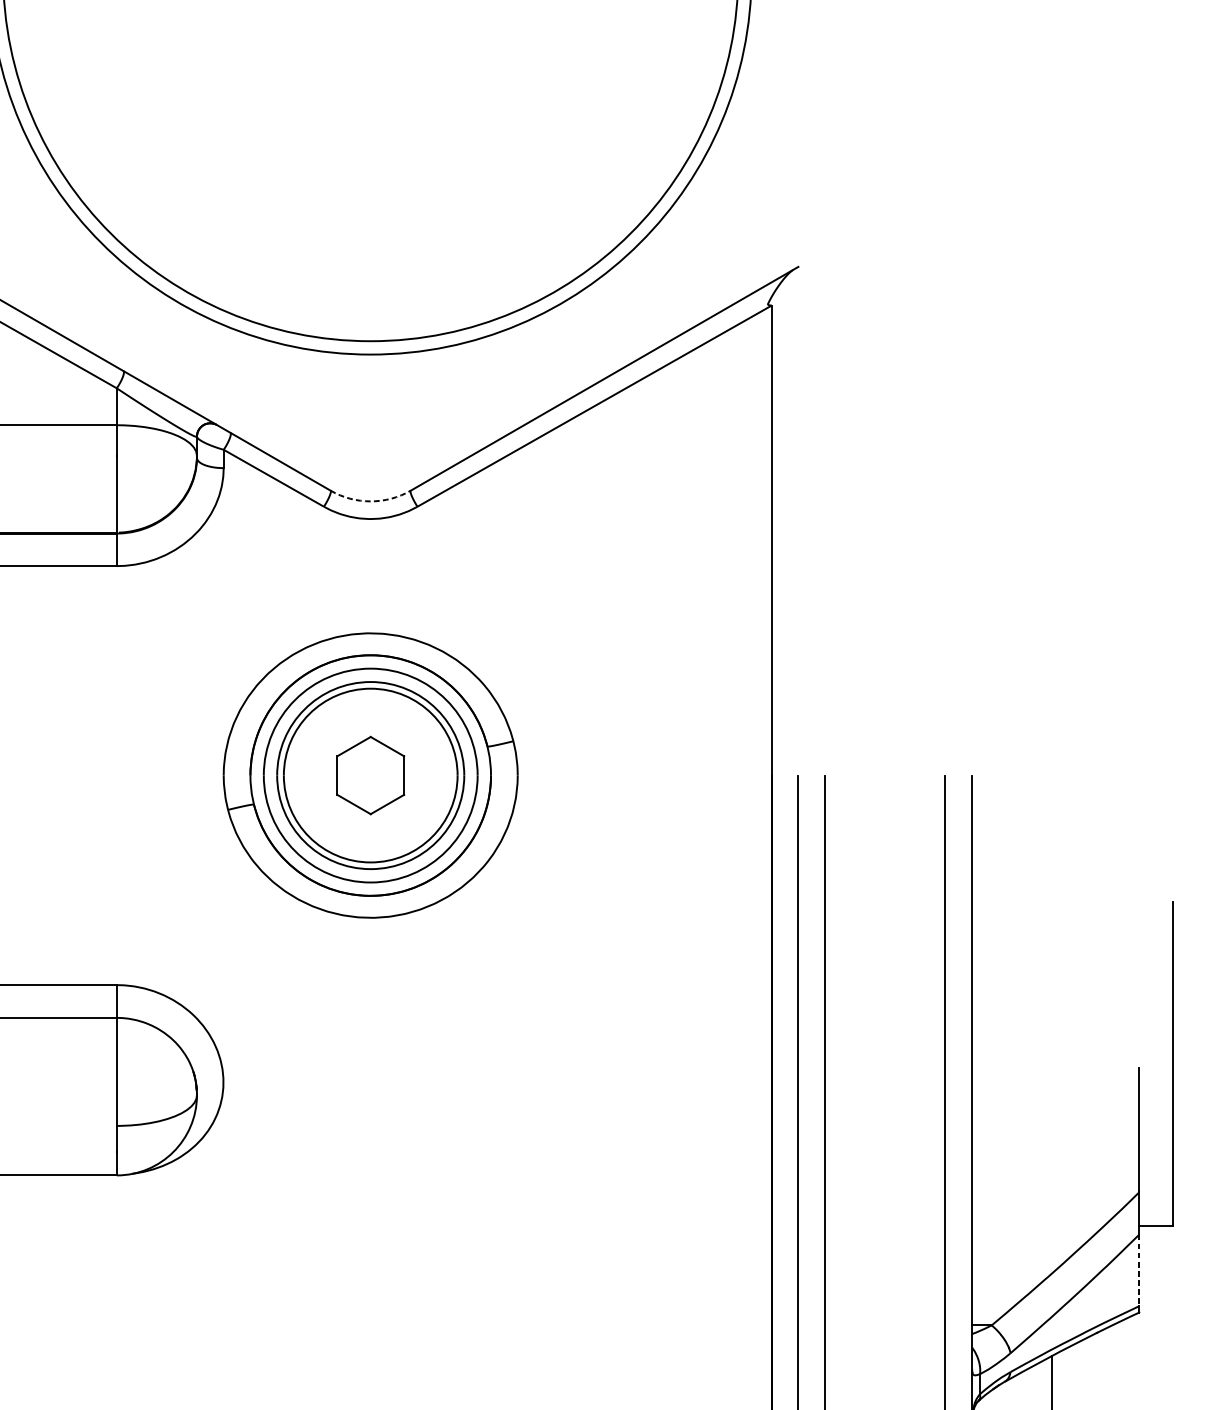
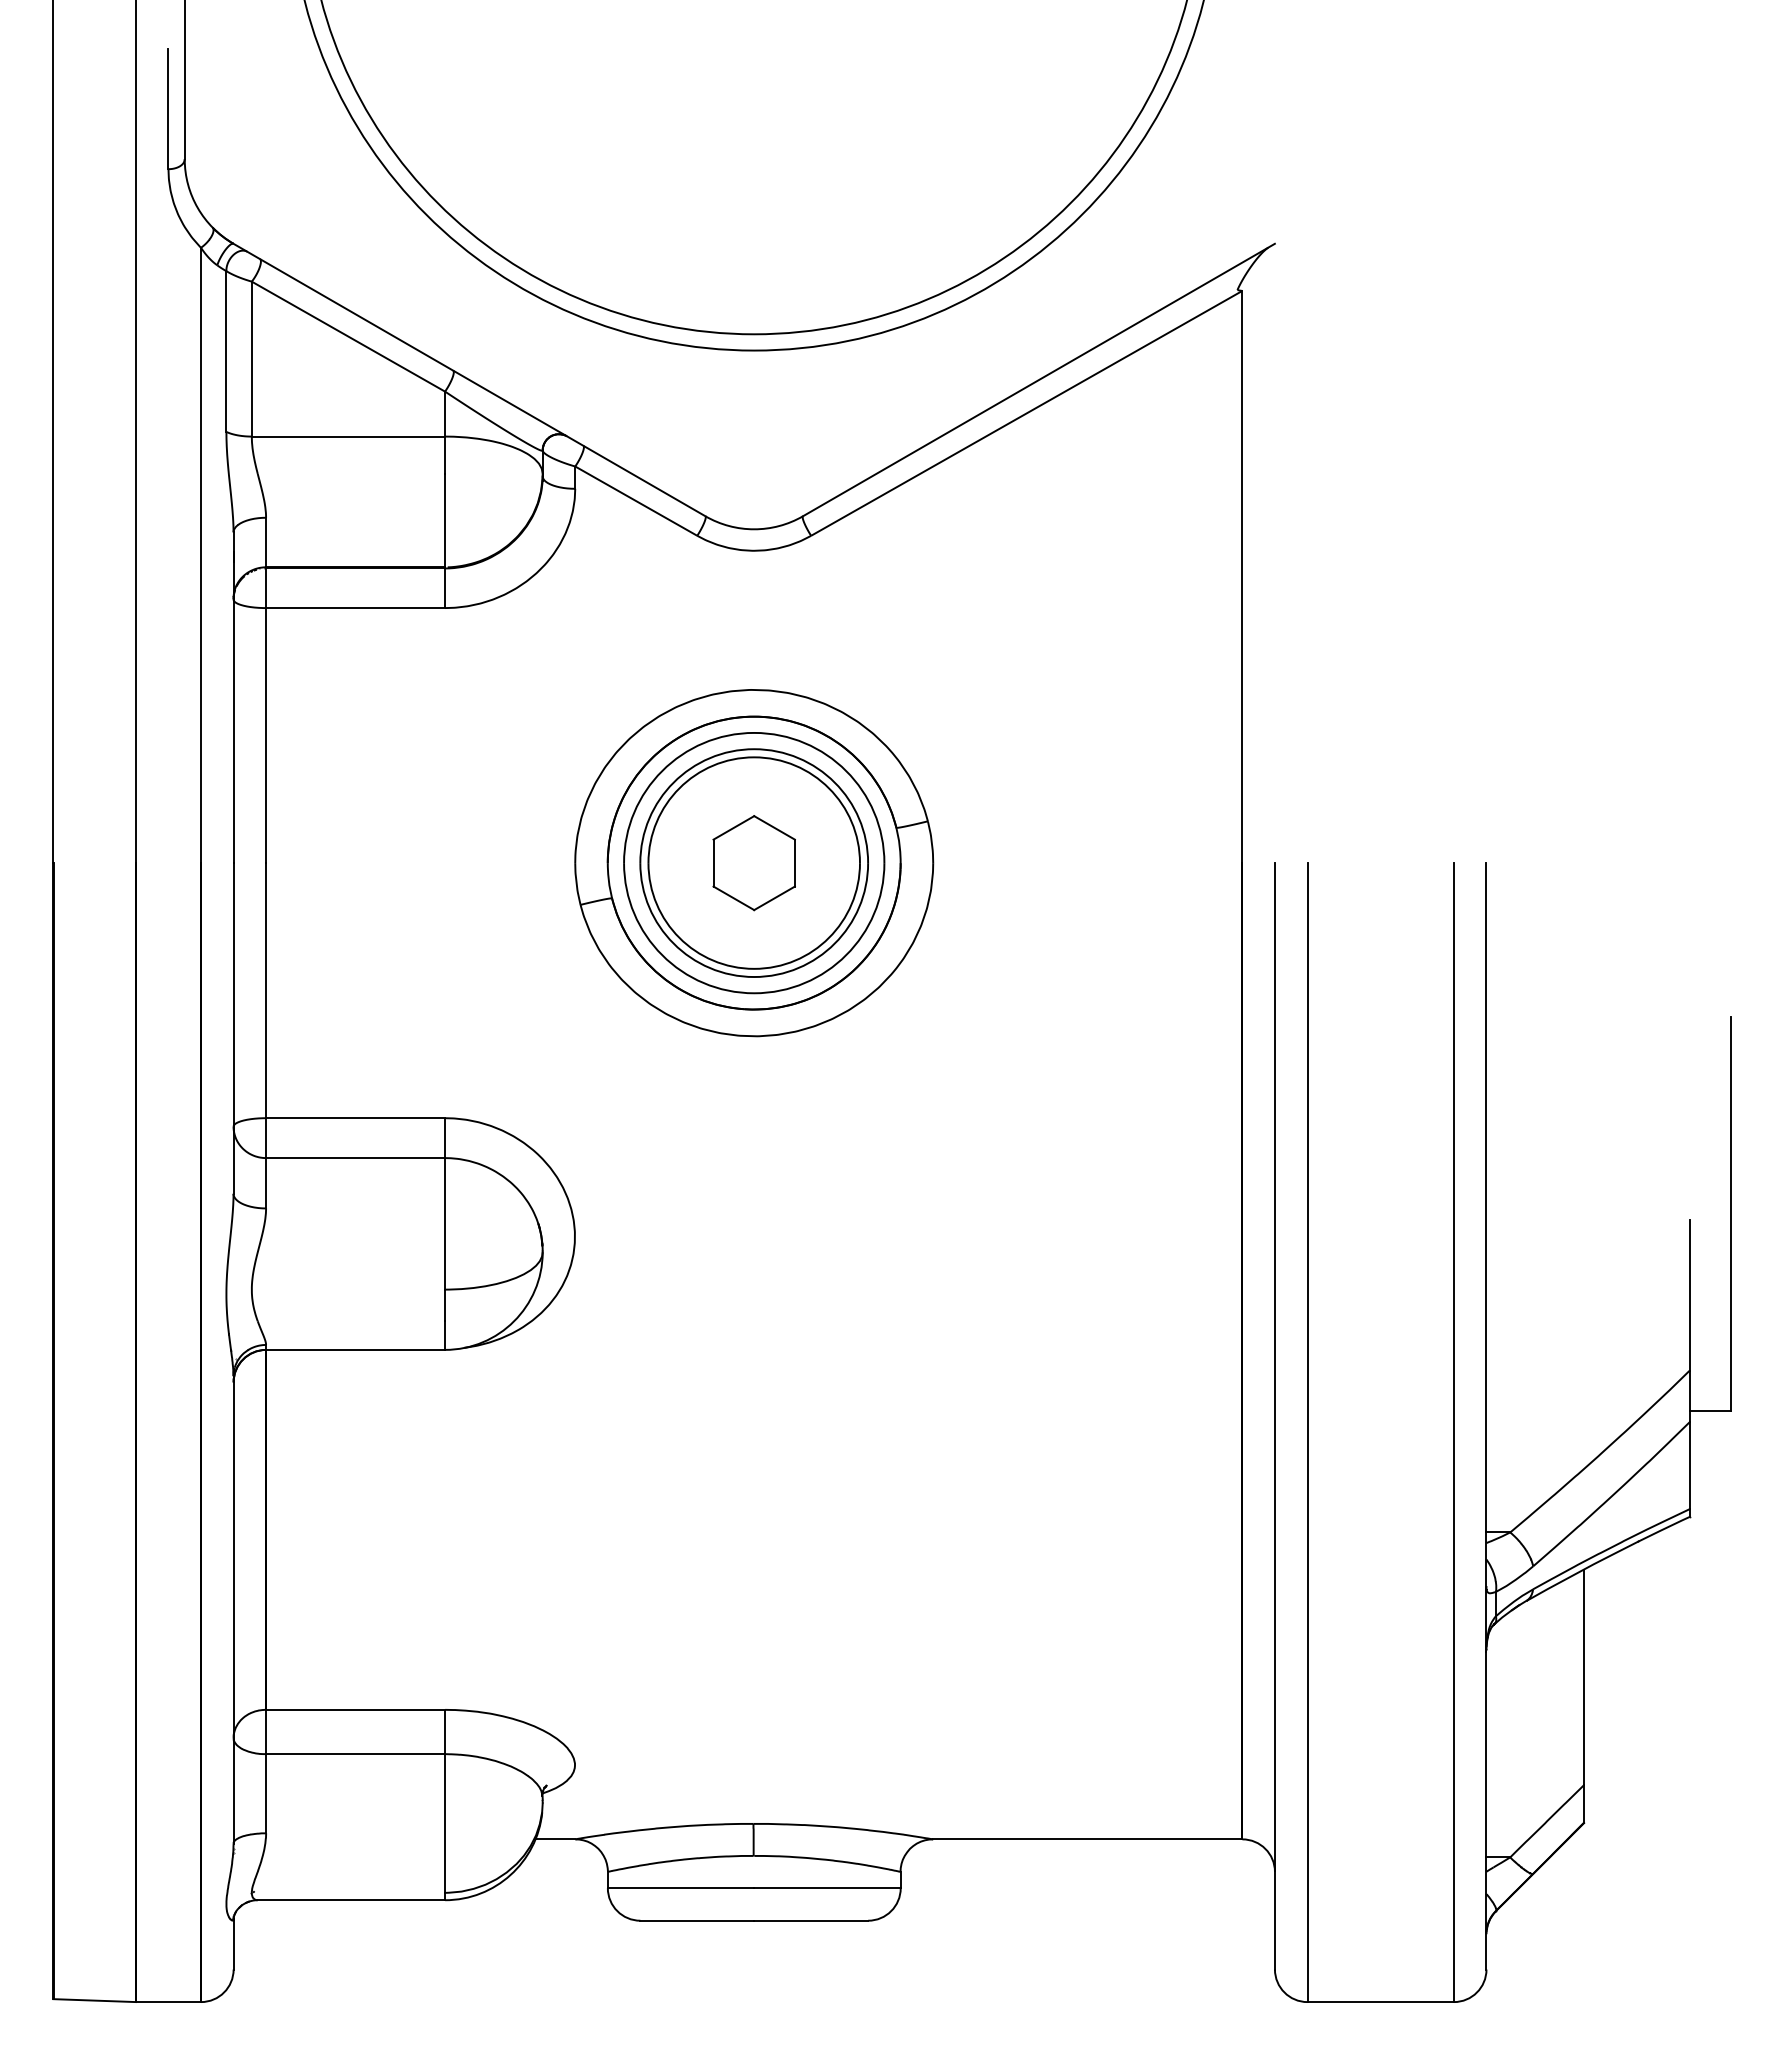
arc: (370, 501) -> (754, 529), dashed -> solid
line: (1138, 1270) -> (1689, 1465), dashed -> solid

